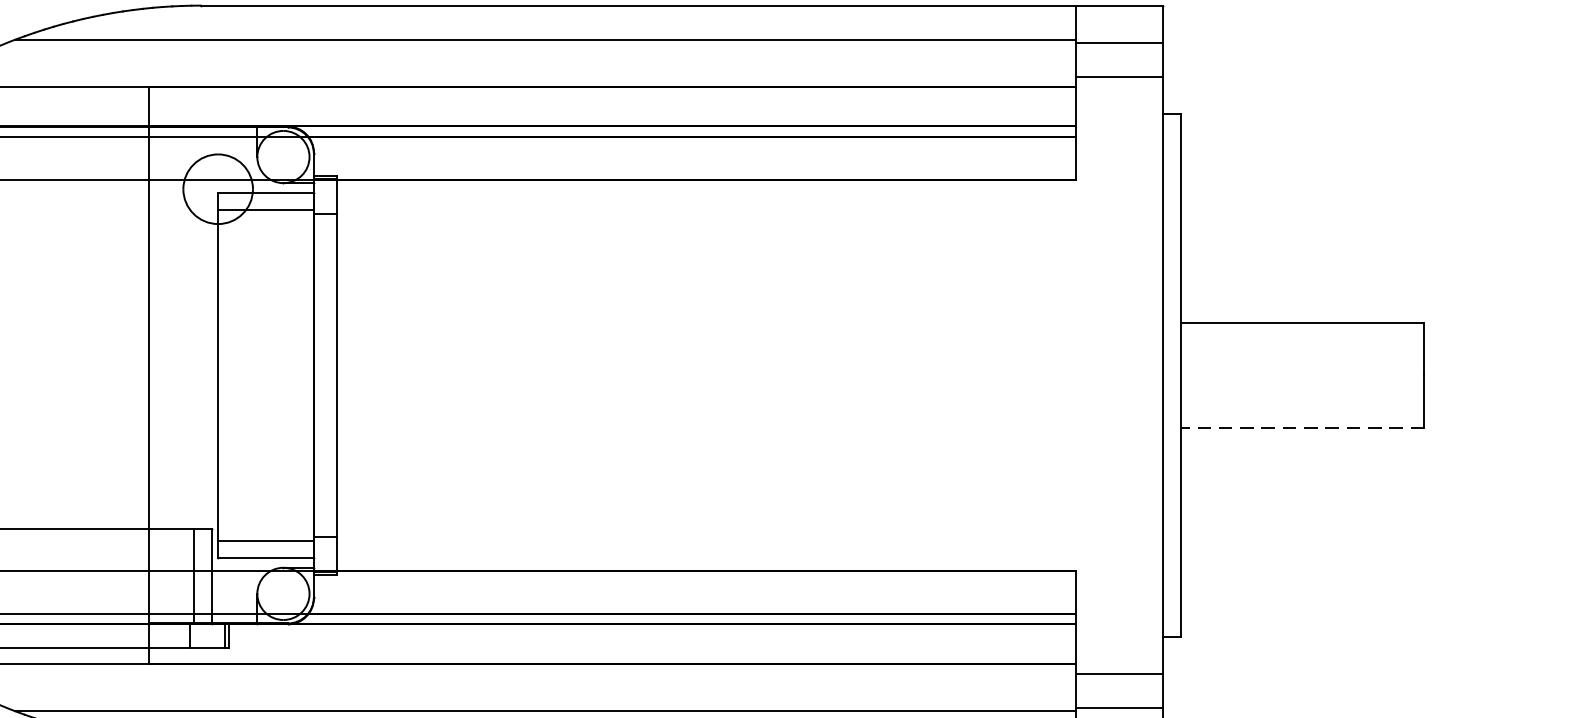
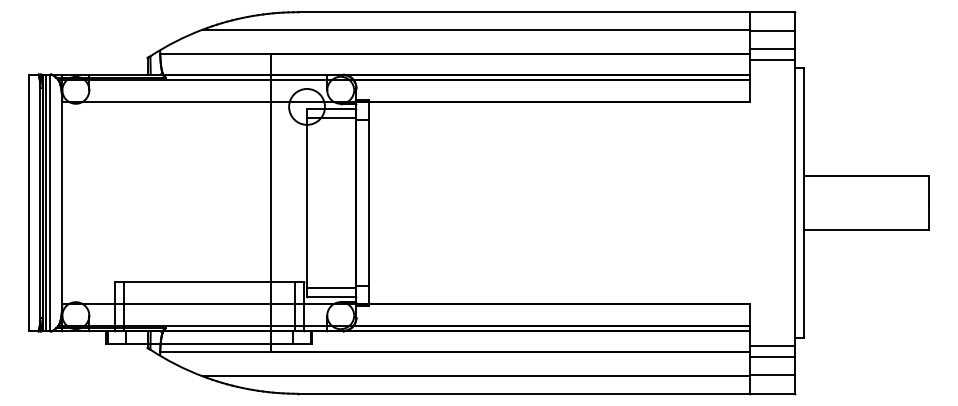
line: (1118, 99) -> (771, 60), added
line: (1302, 426) -> (866, 229), dashed -> solid
line: (1118, 651) -> (771, 345), added

